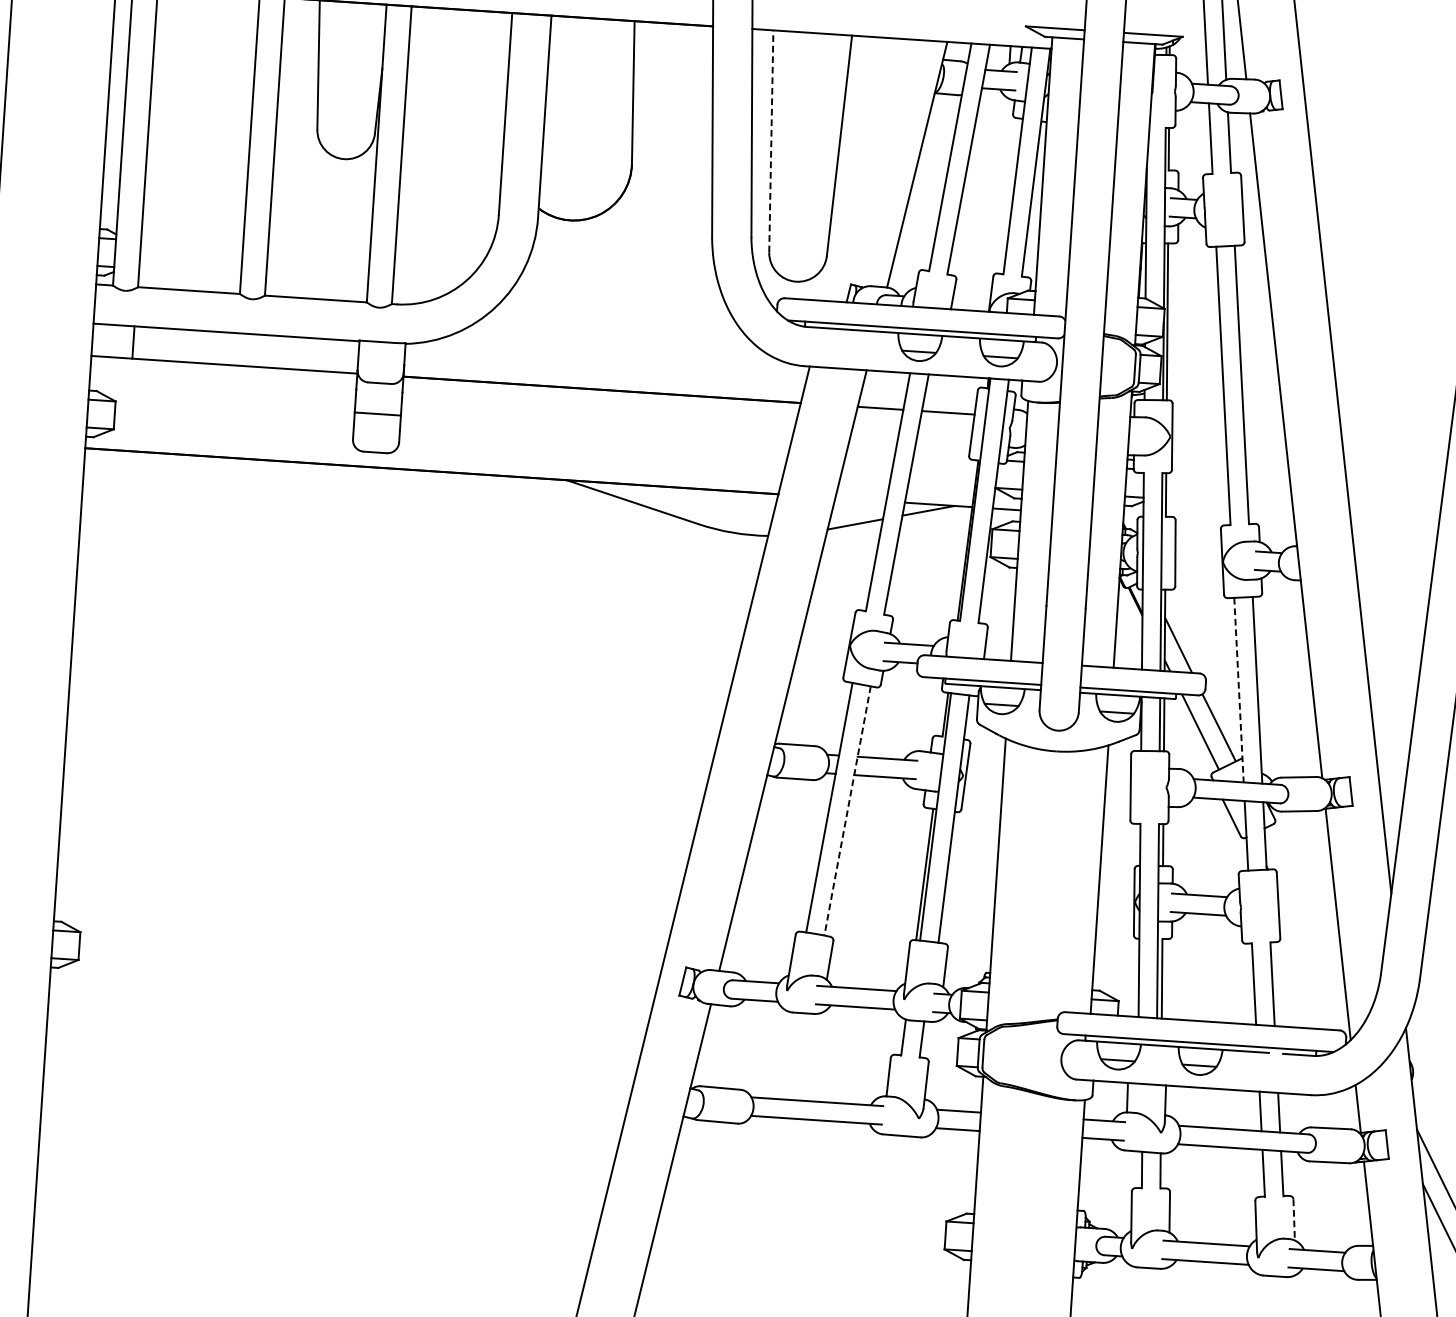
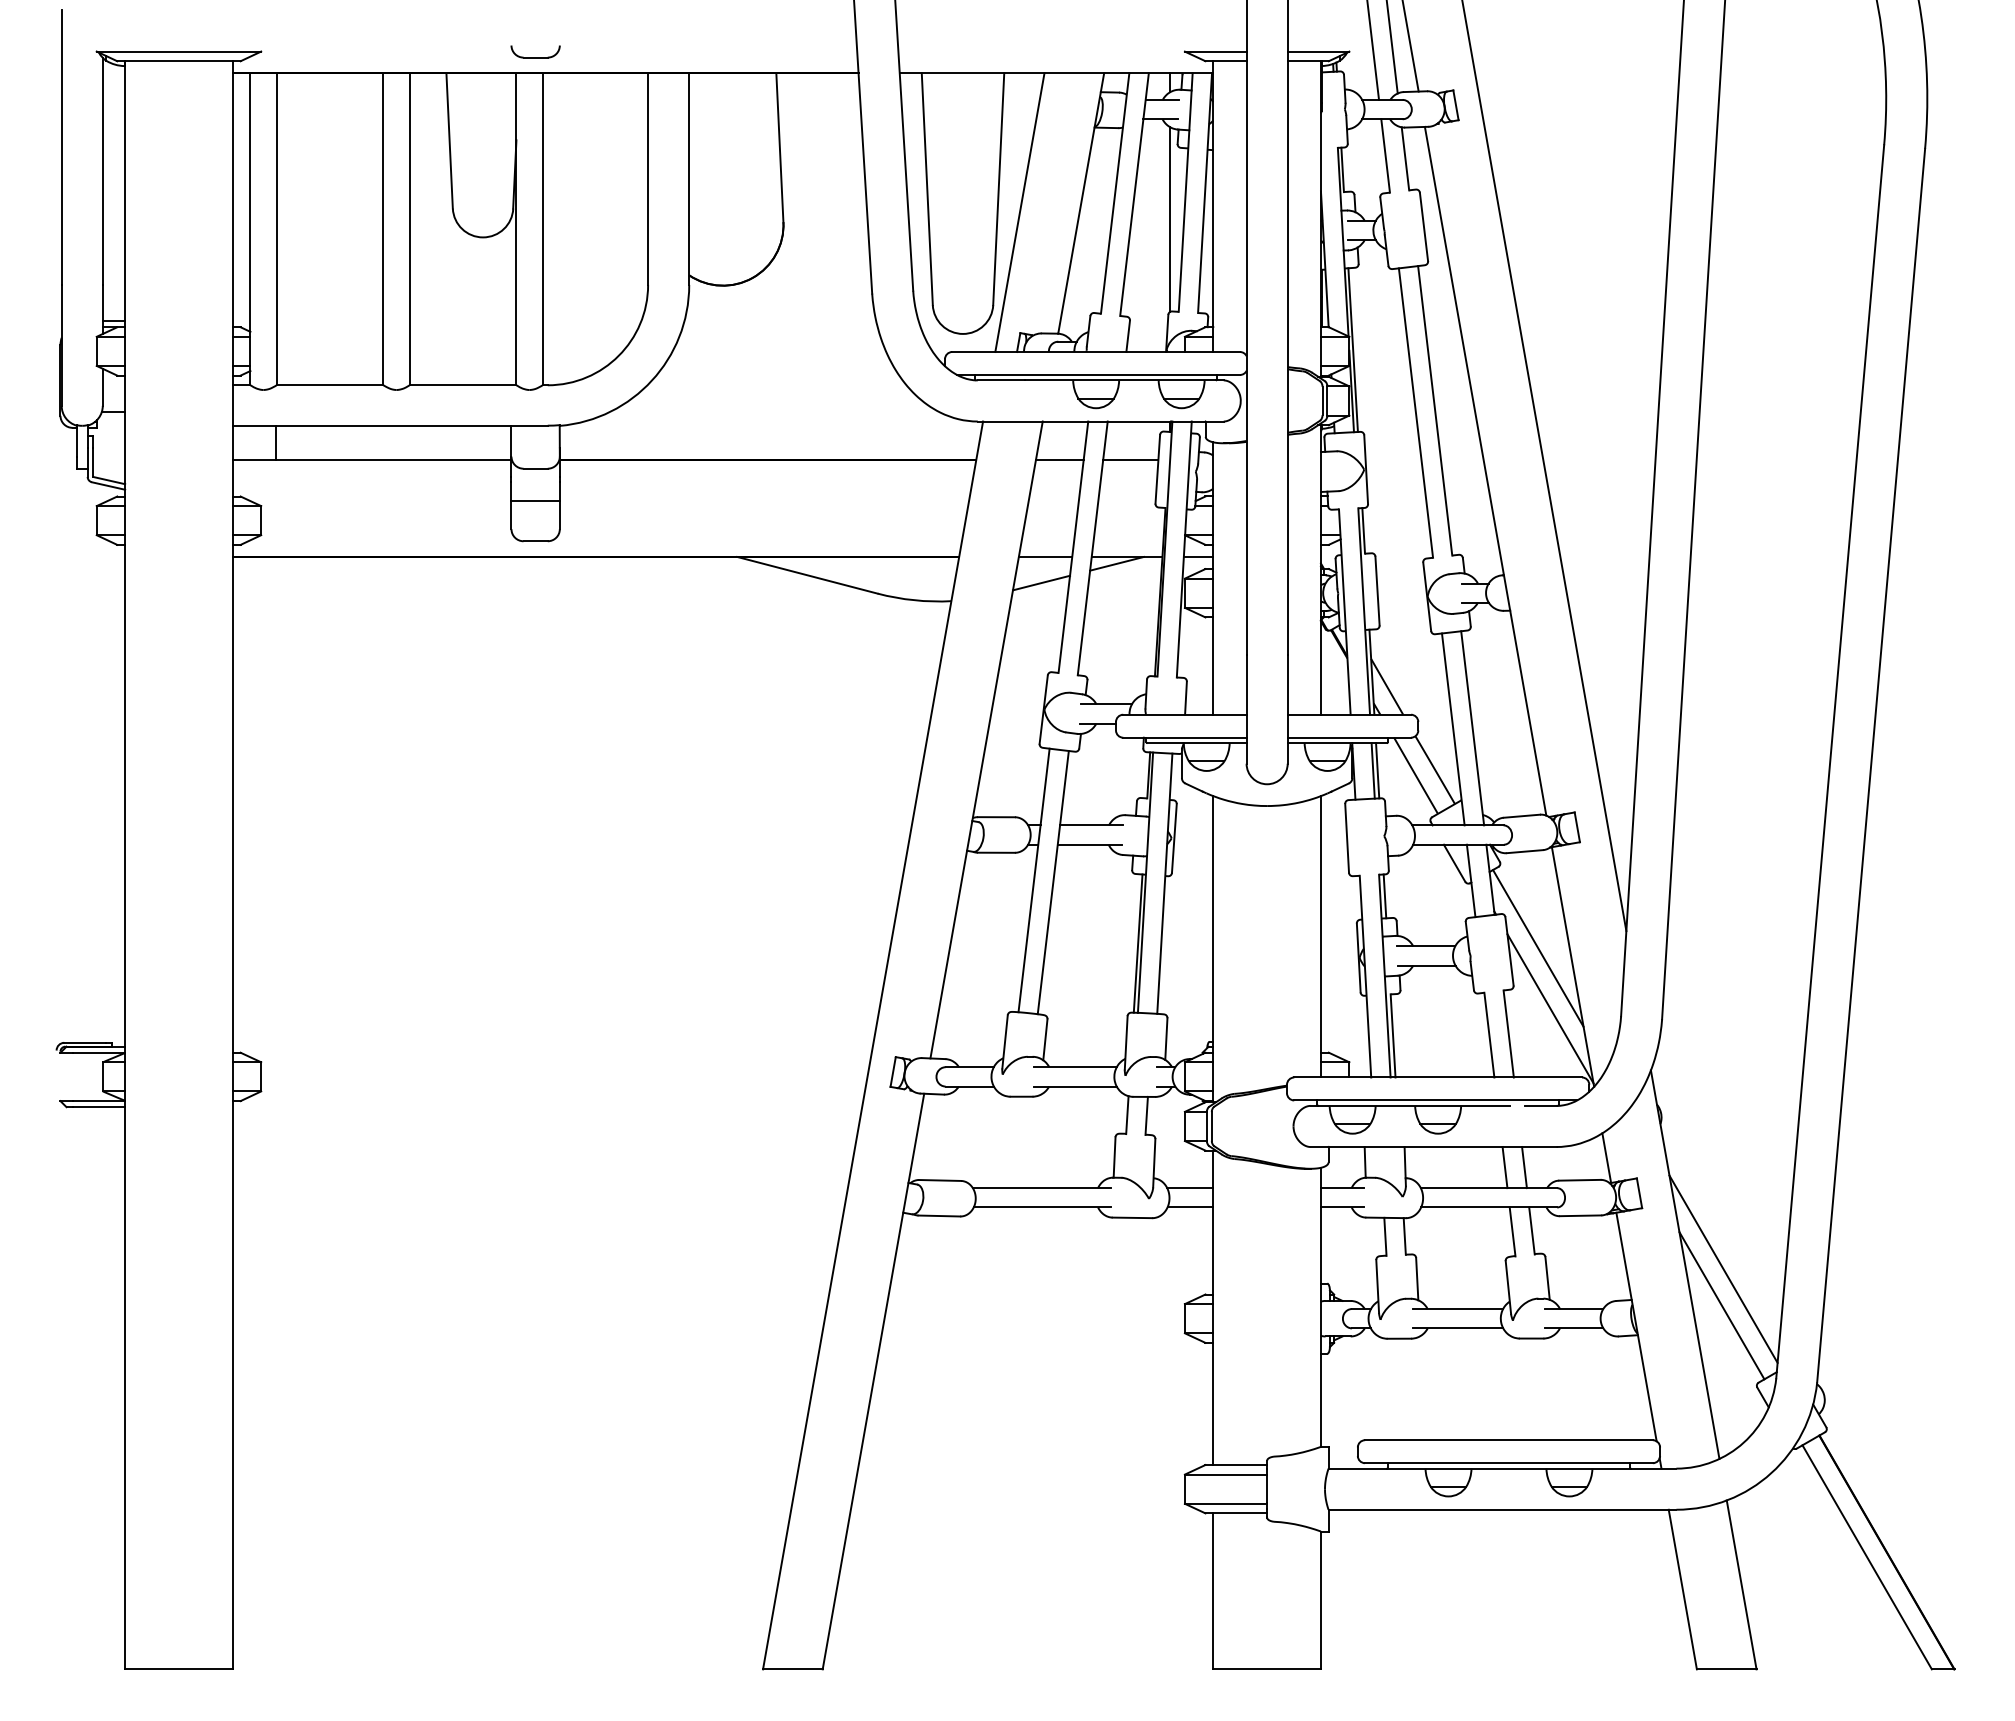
line: (771, 140) -> (927, 188), dashed -> solid
line: (857, 169) -> (1019, 212), added
line: (1001, 185) -> (1170, 219), added
line: (860, 499) -> (1045, 556), added
line: (1239, 690) -> (1453, 729), dashed -> solid
line: (847, 810) -> (1053, 882), dashed -> solid
line: (1306, 904) -> (1538, 948), added
line: (1314, 962) -> (1550, 1008), added
line: (1294, 1220) -> (1547, 1278), dashed -> solid

